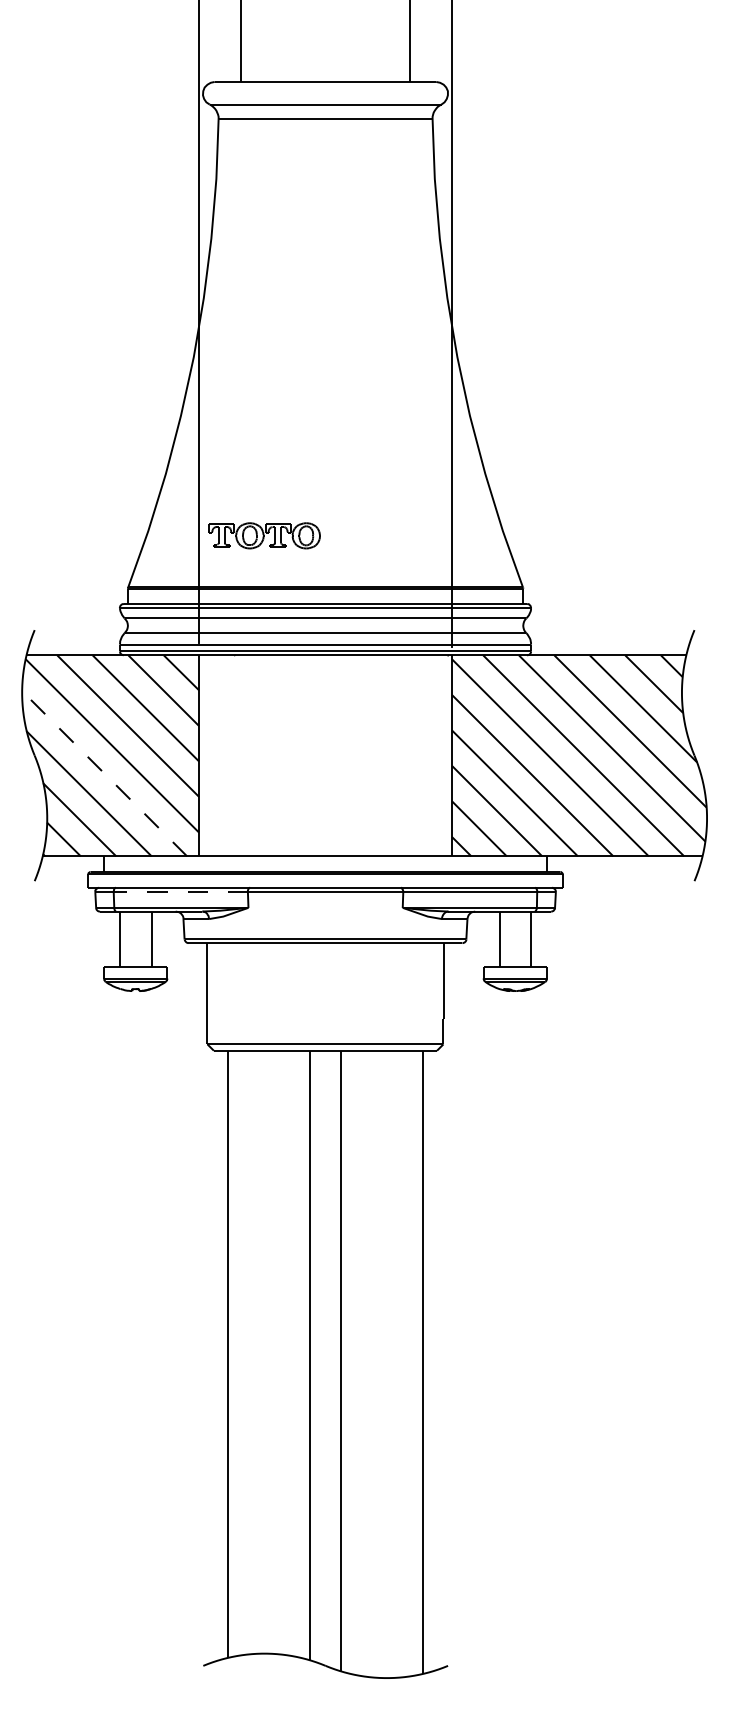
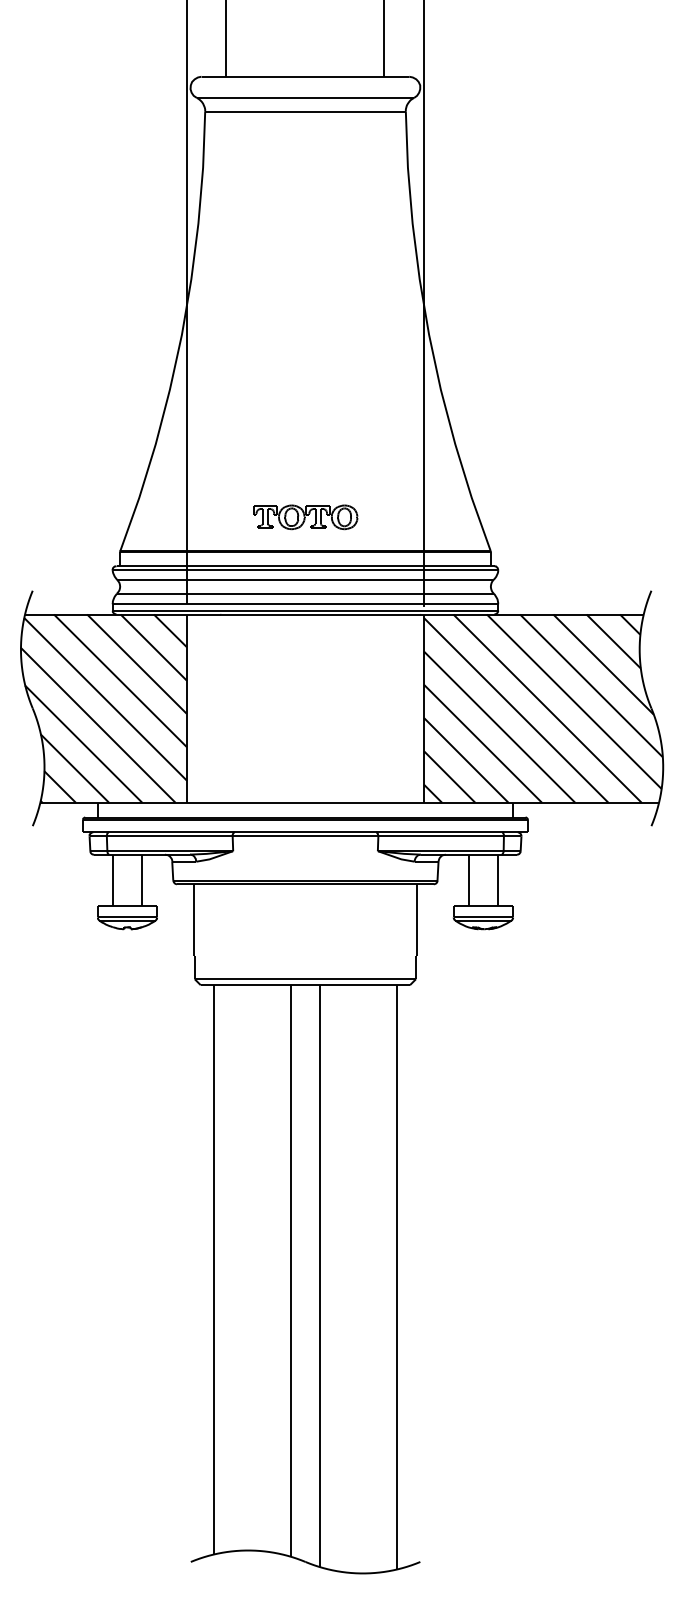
part: (264, 535) -> (305, 517), moved
line: (104, 773) -> (98, 725), dashed -> solid
line: (180, 892) -> (169, 836), dashed -> solid

